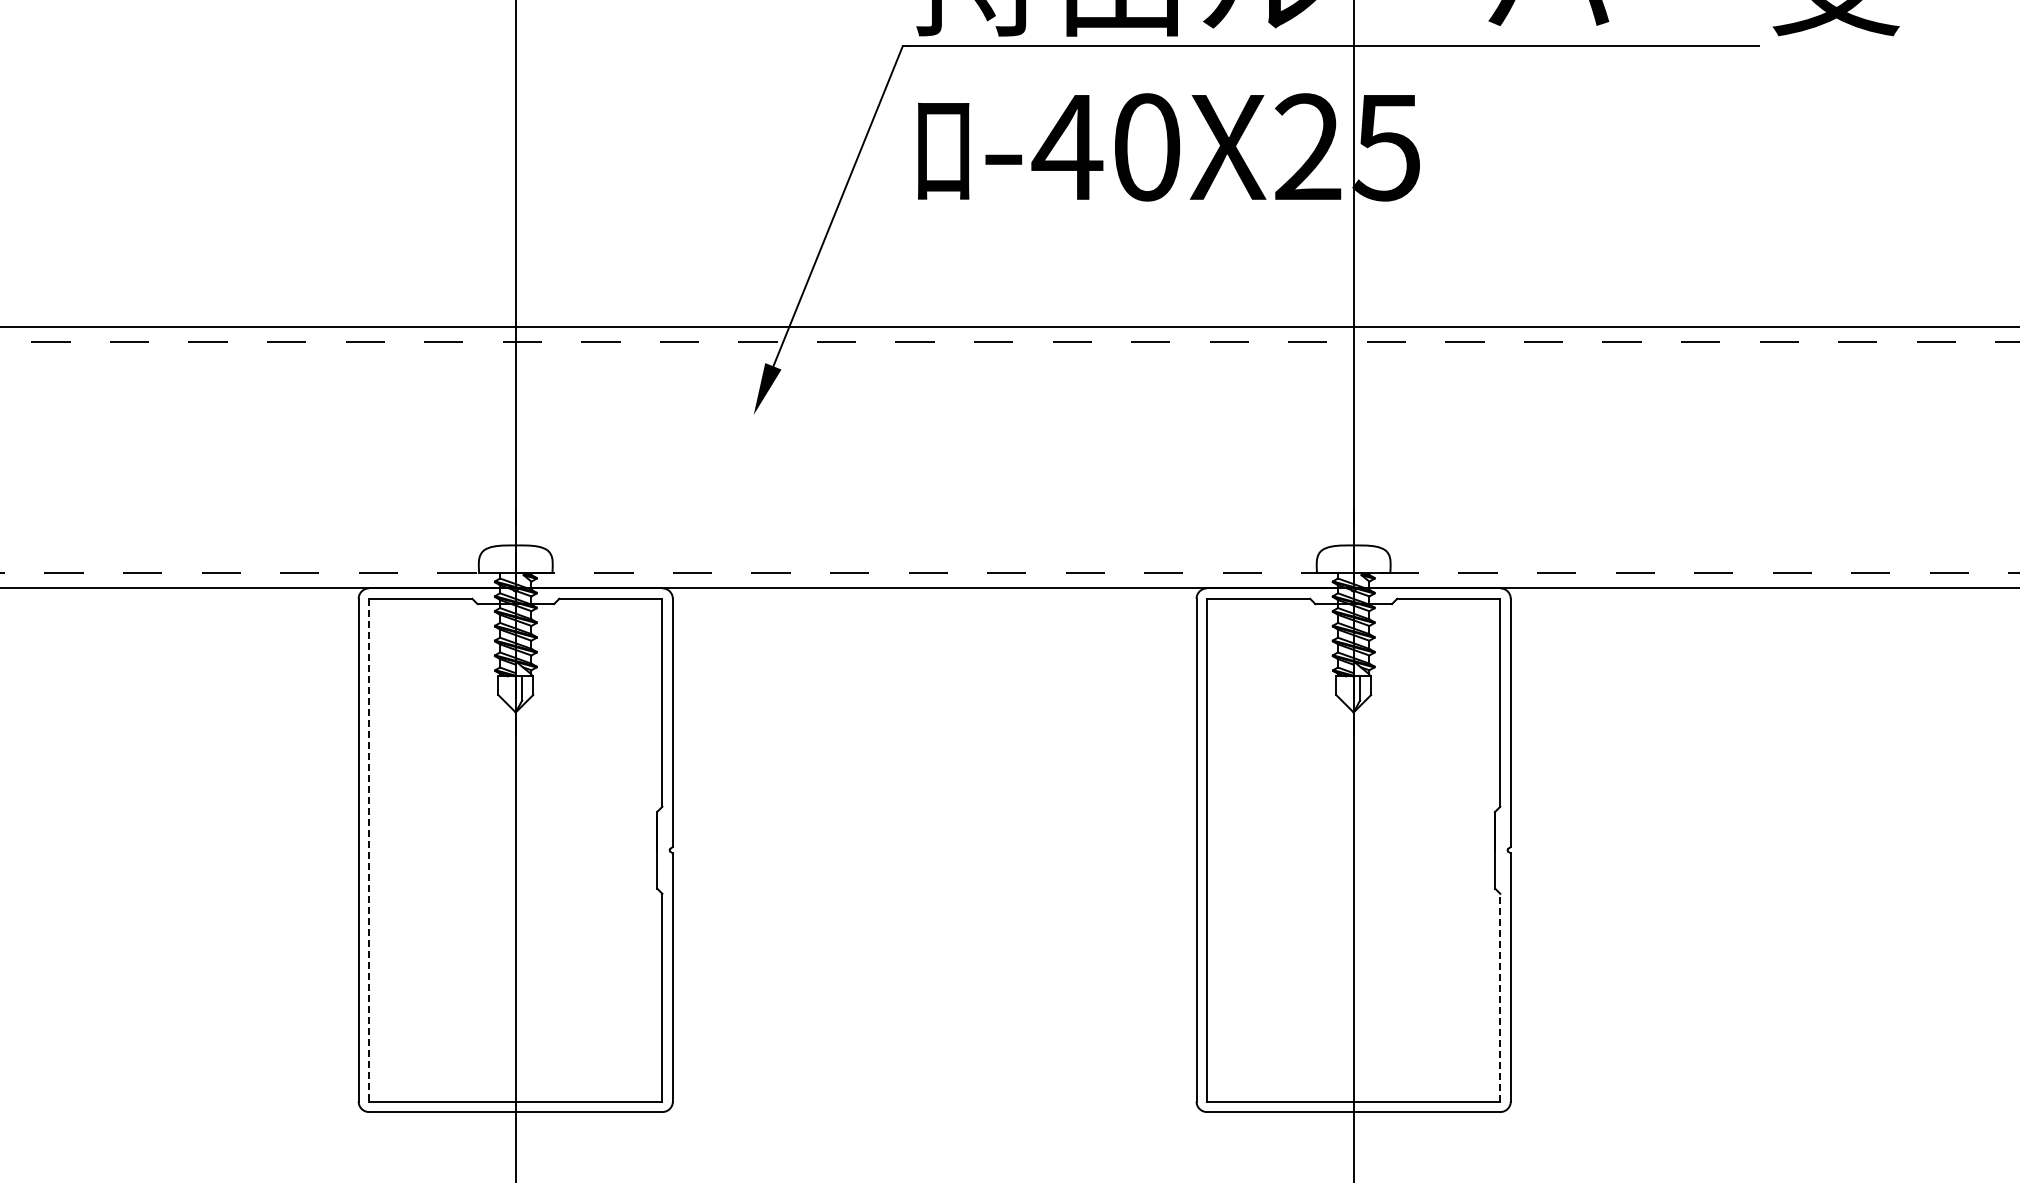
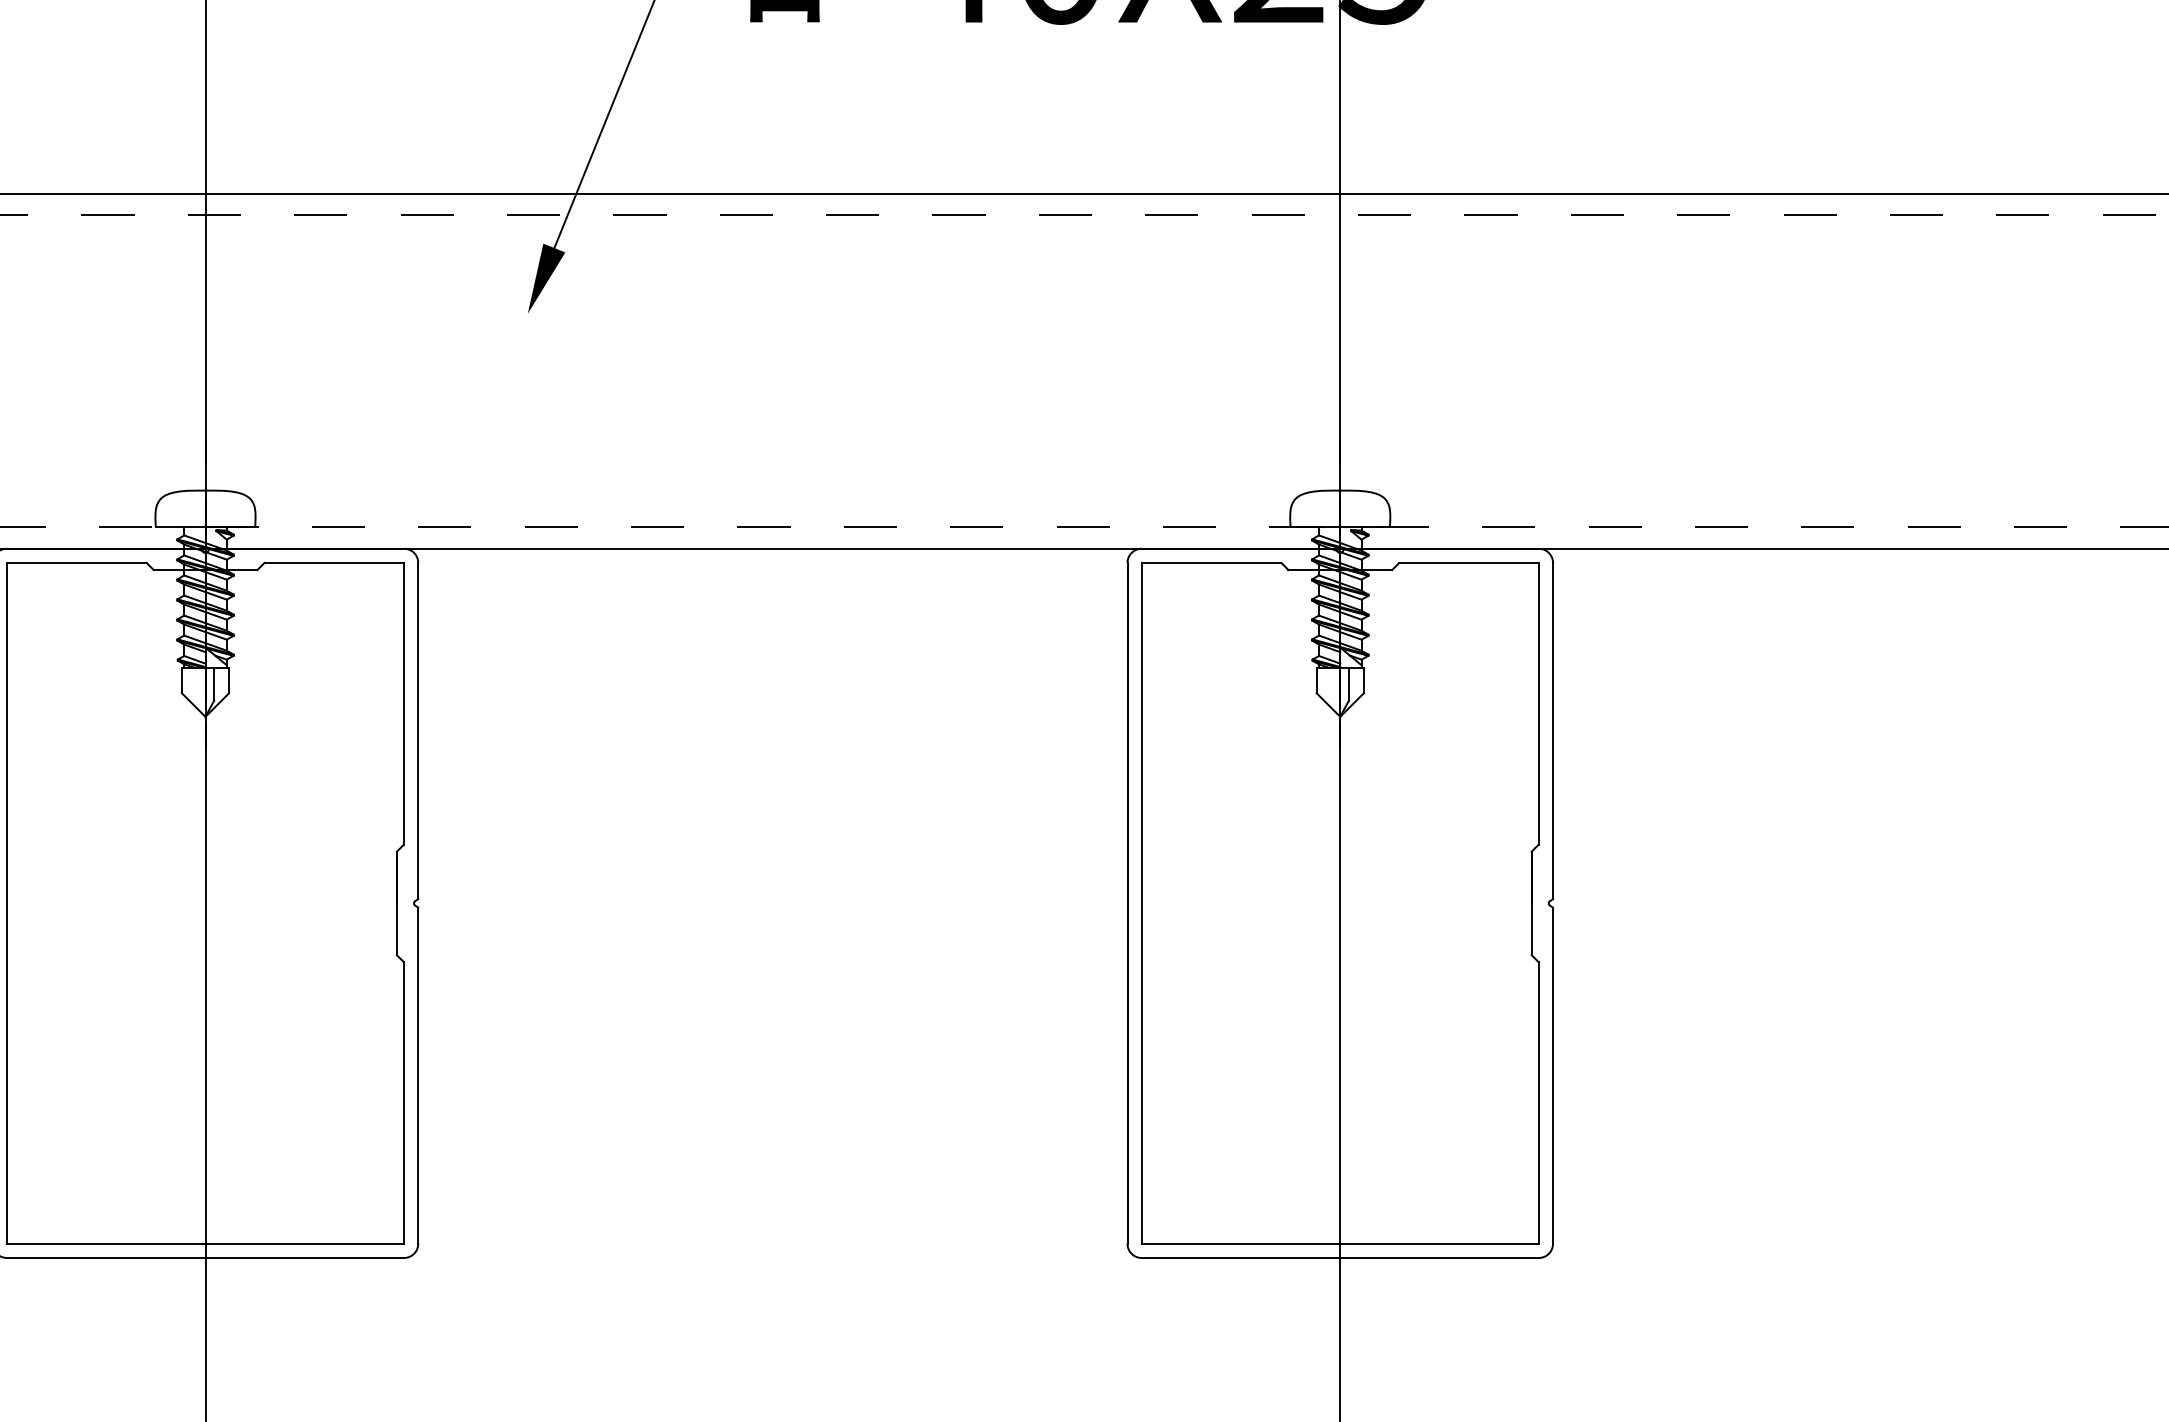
line: (369, 850) -> (7, 903), dashed -> solid
line: (1500, 997) -> (1539, 1102), dashed -> solid

